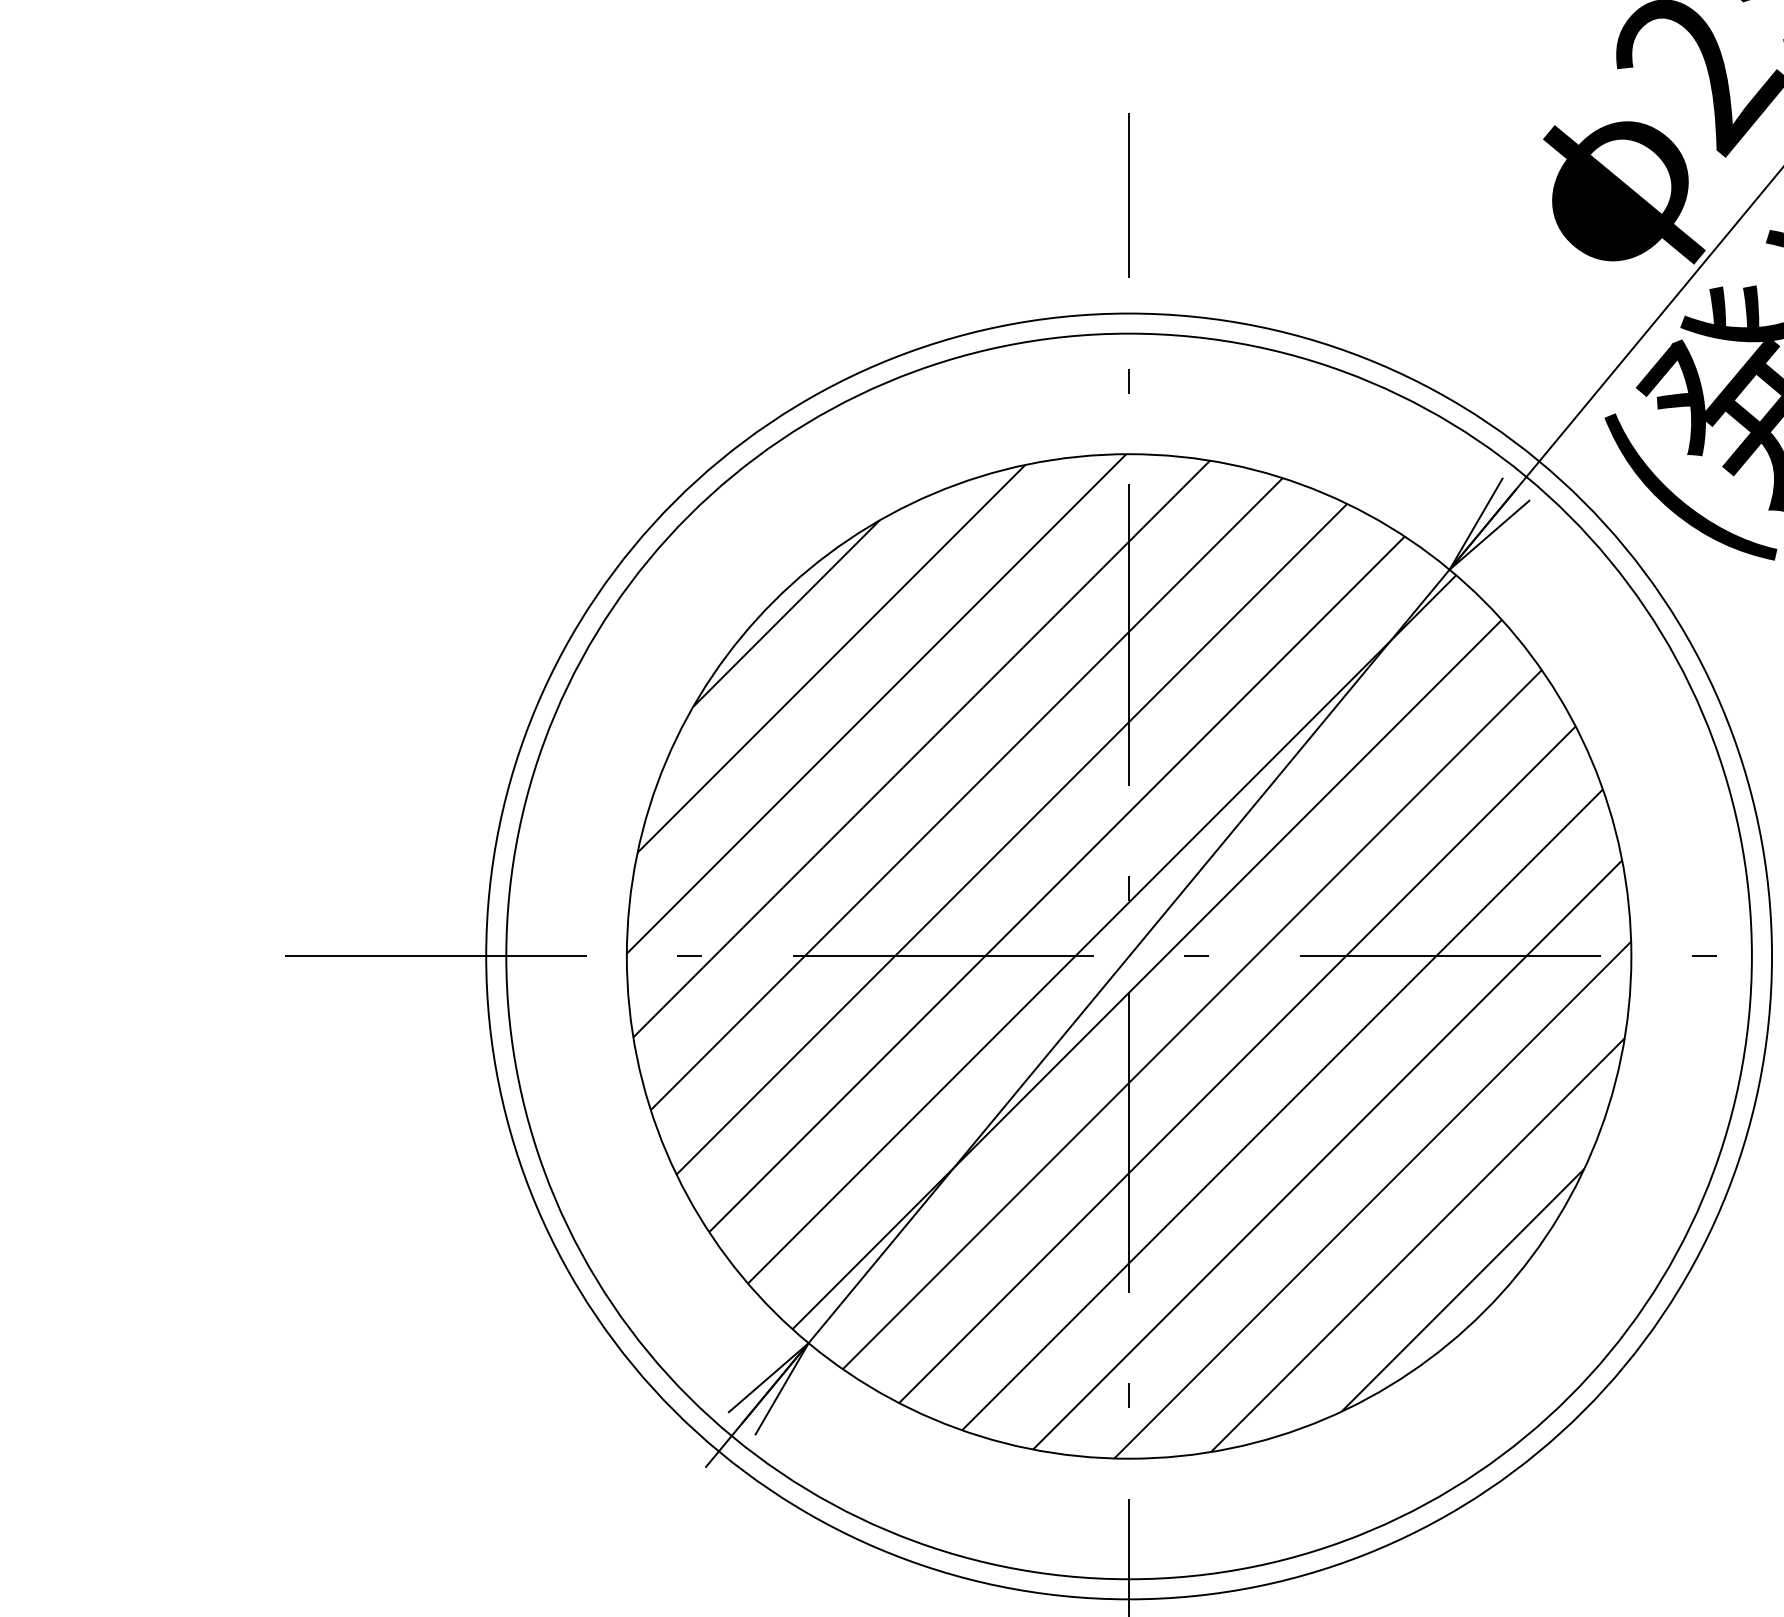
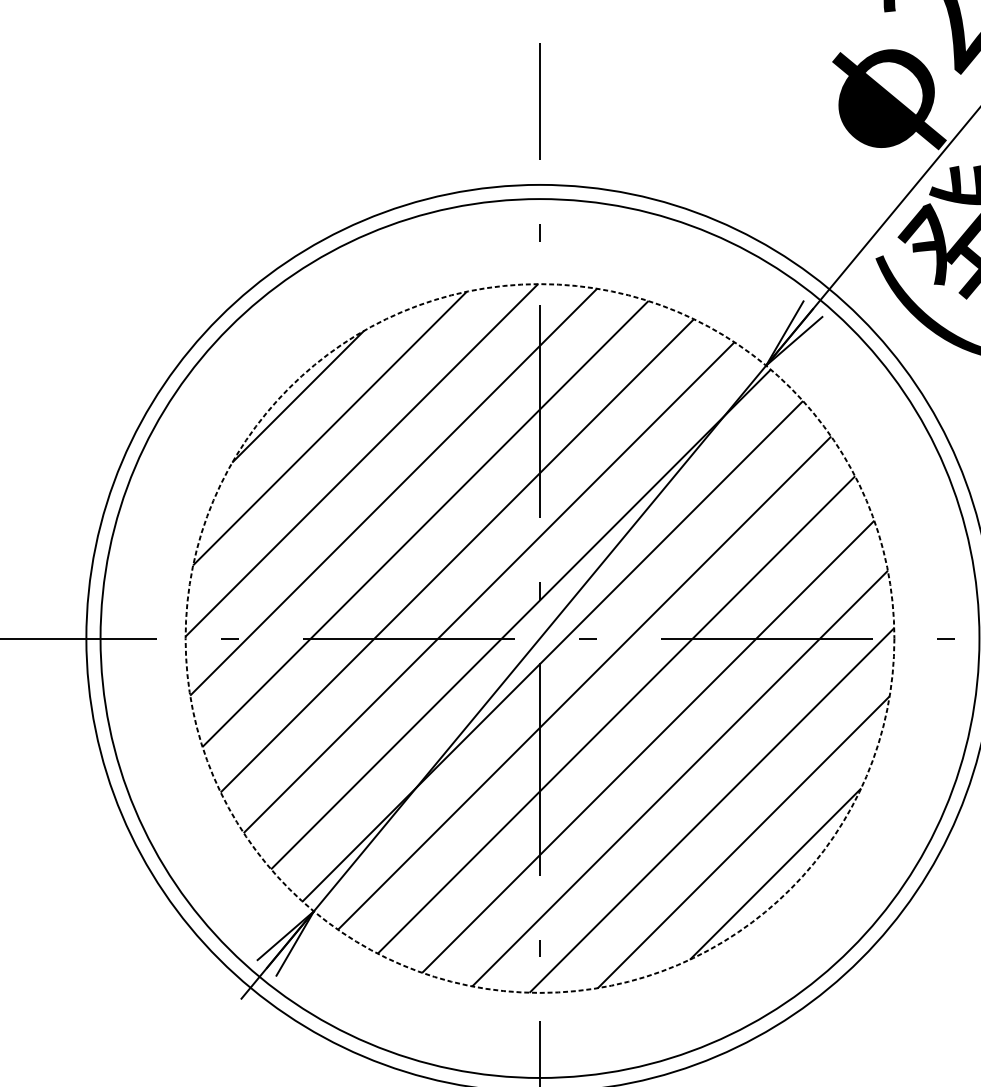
circle: (1128, 956) -> (539, 638), solid -> dashed

